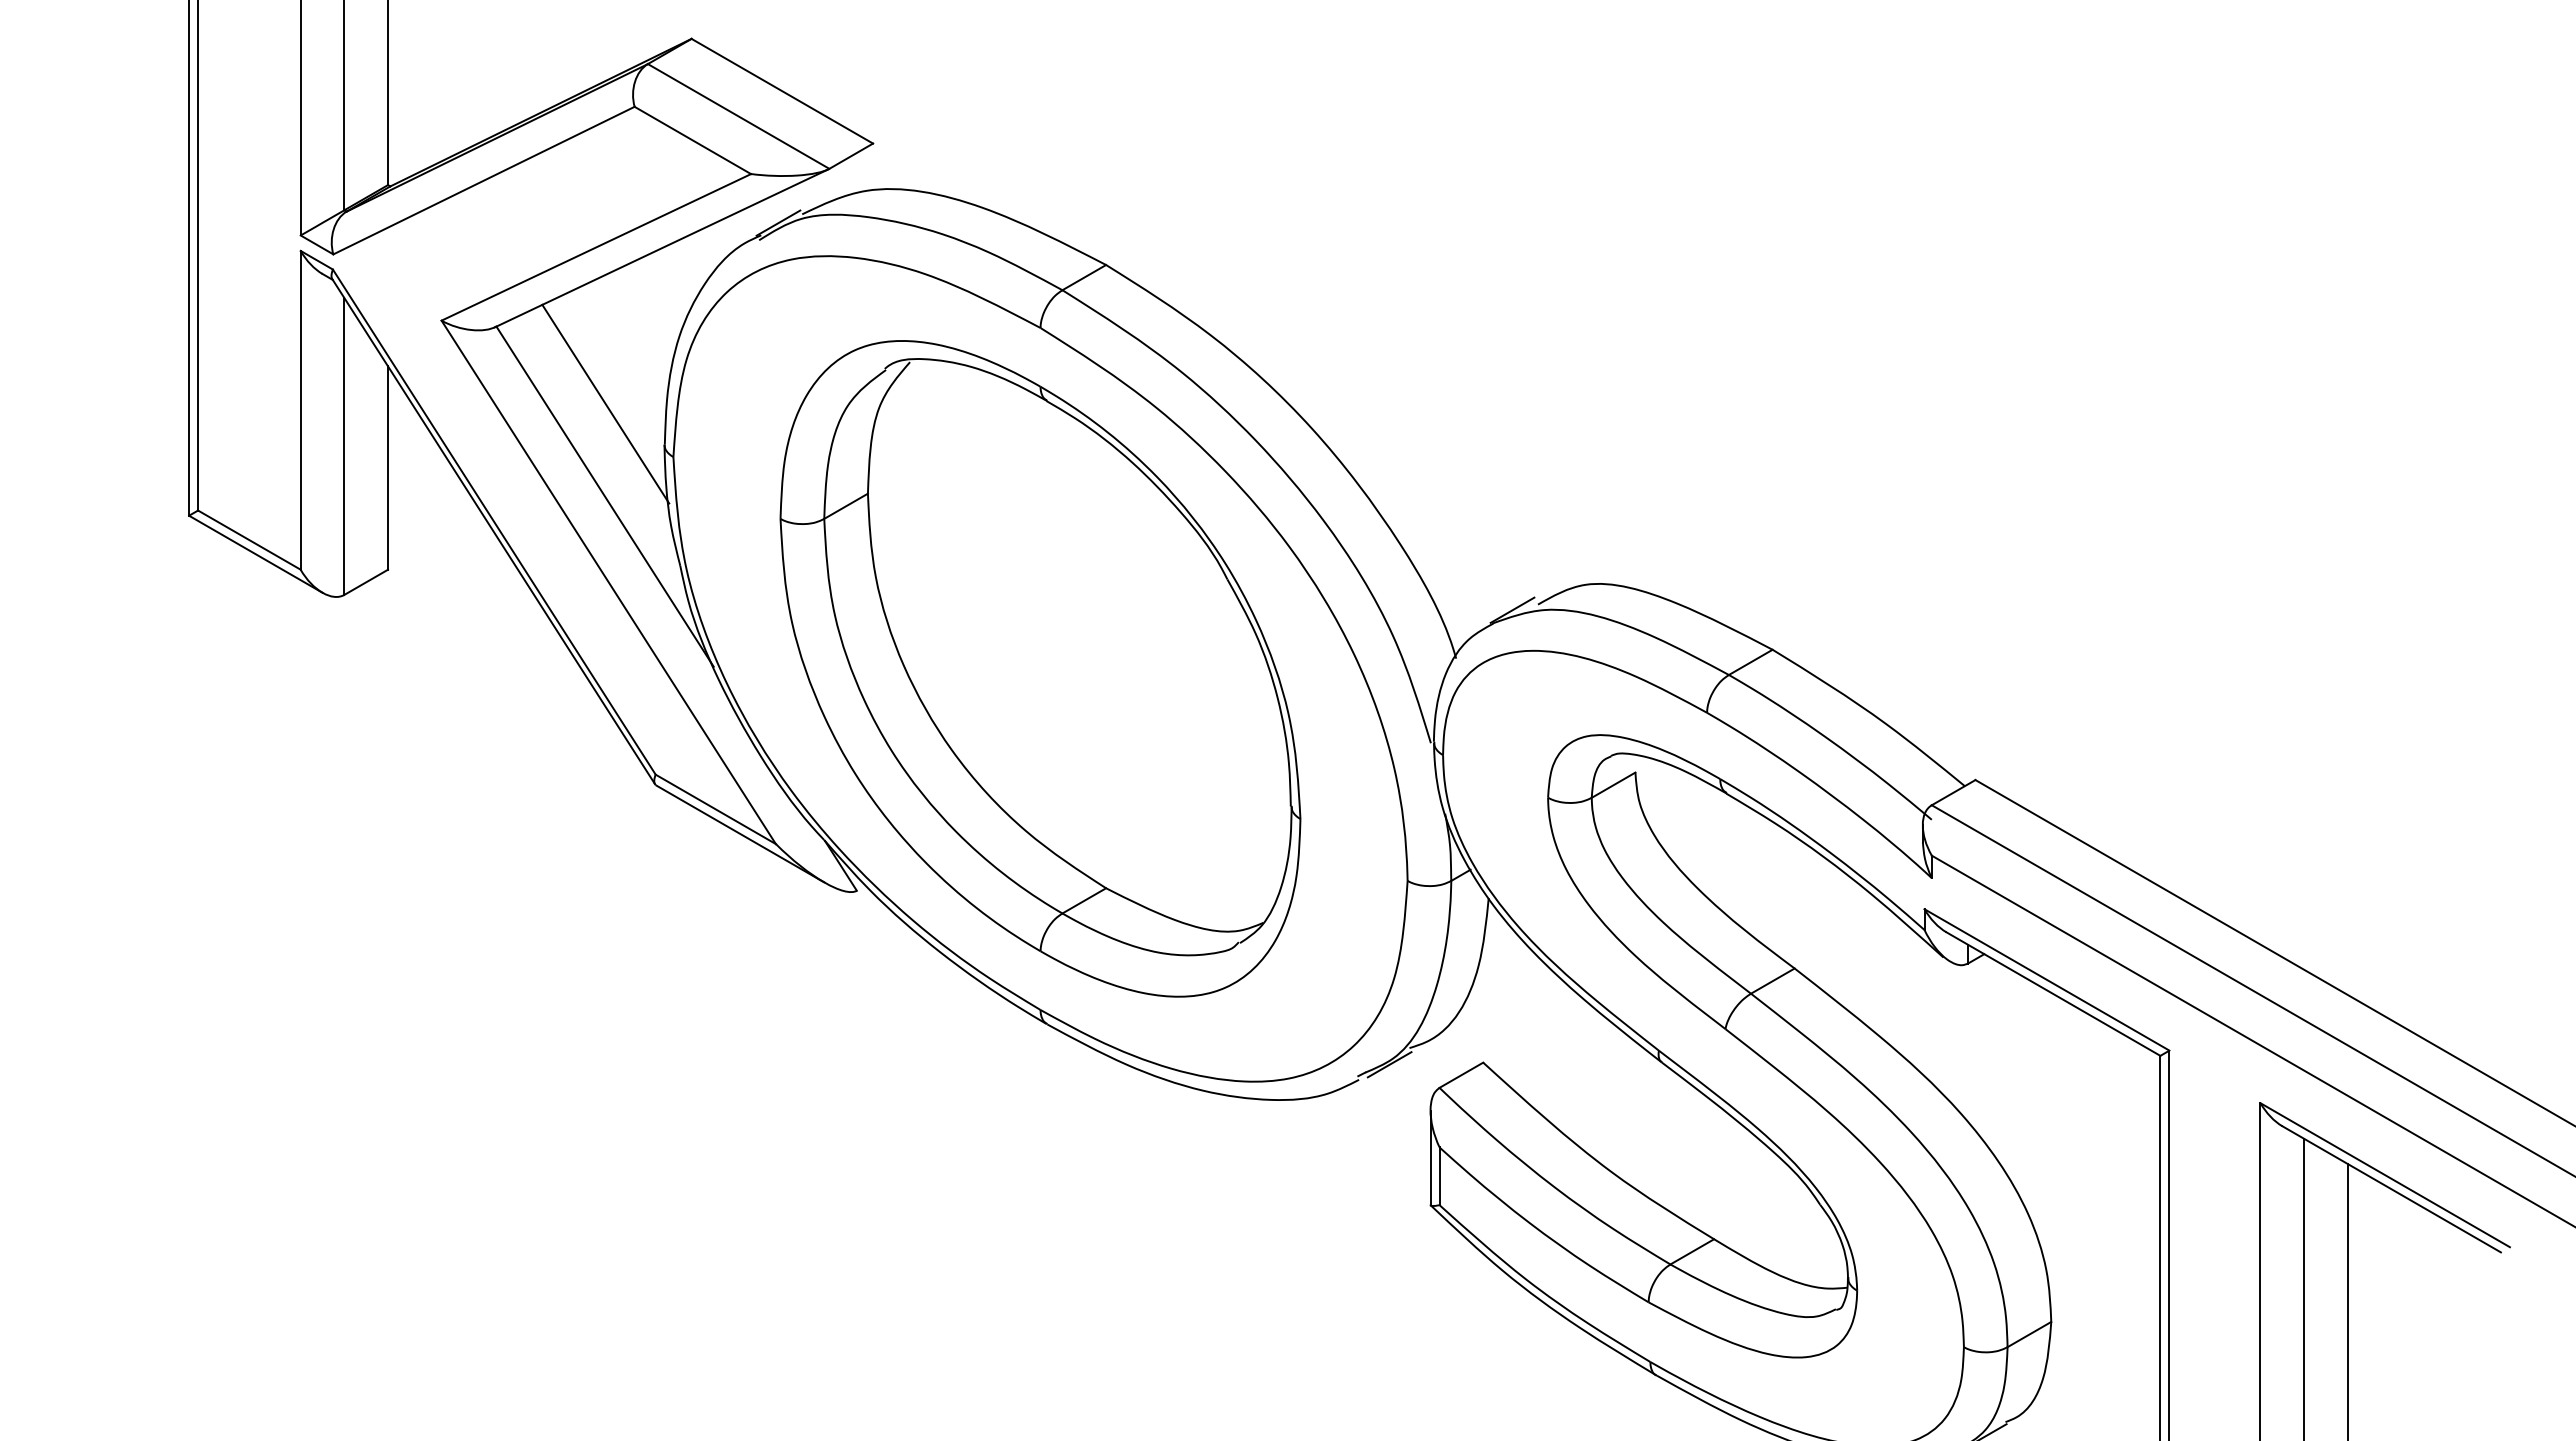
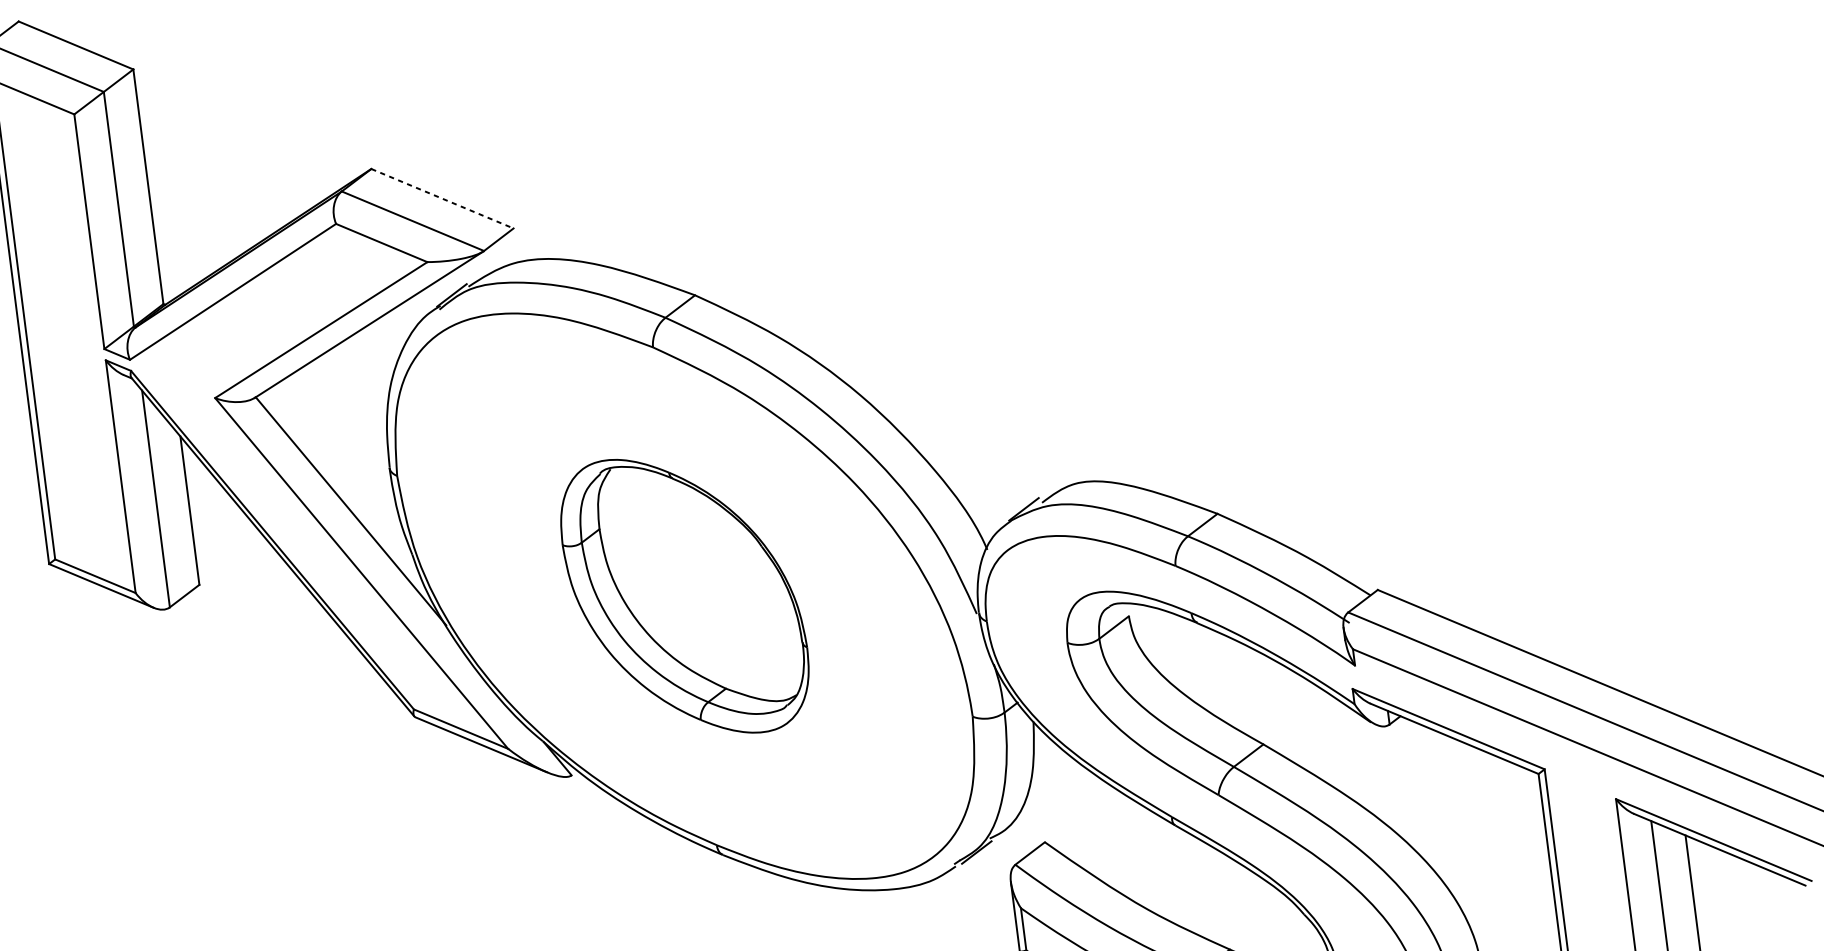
line: (782, 91) -> (442, 198), solid -> dashed
line: (605, 403) -> (342, 443), removed
part: (1040, 668) -> (684, 595), size x0.6

